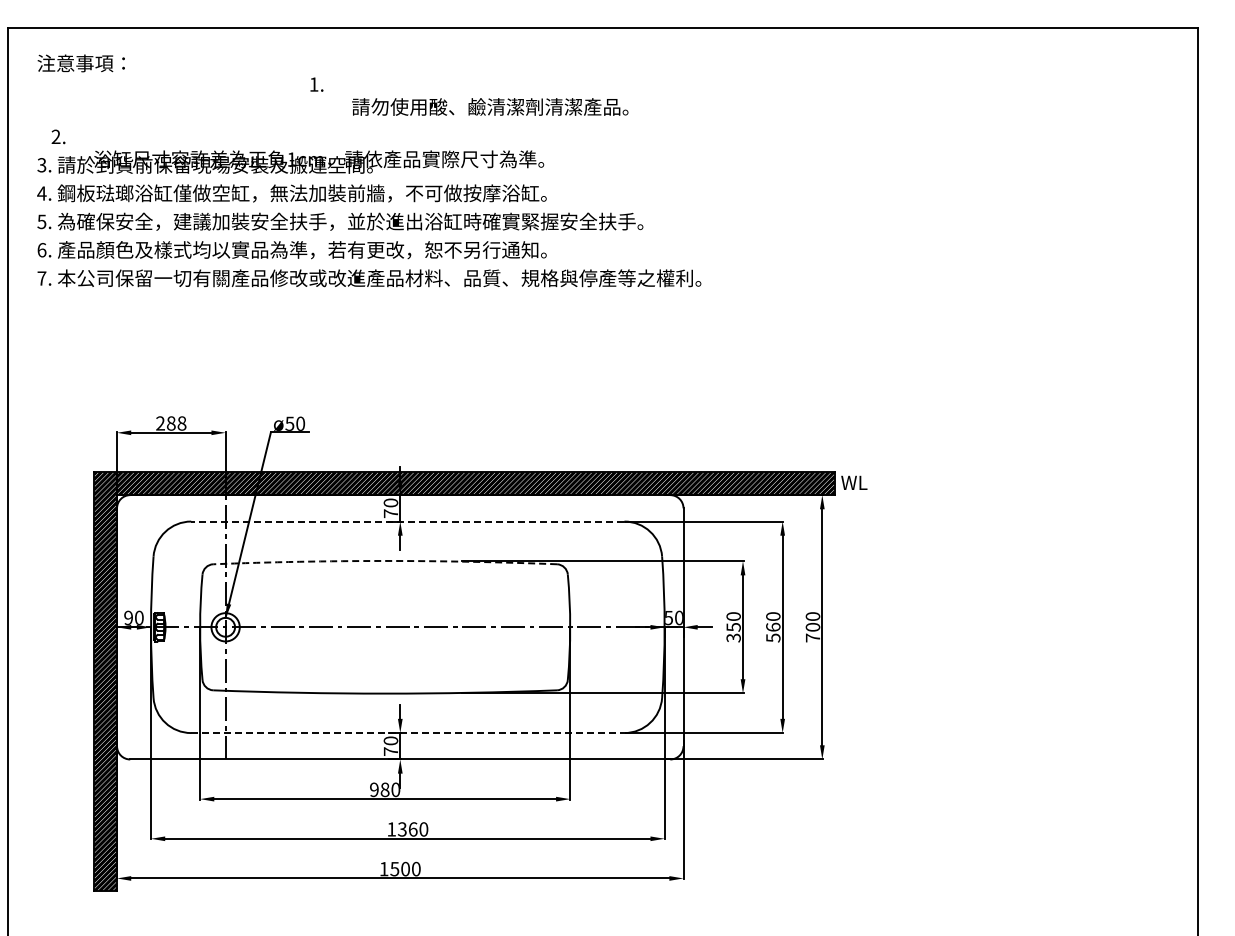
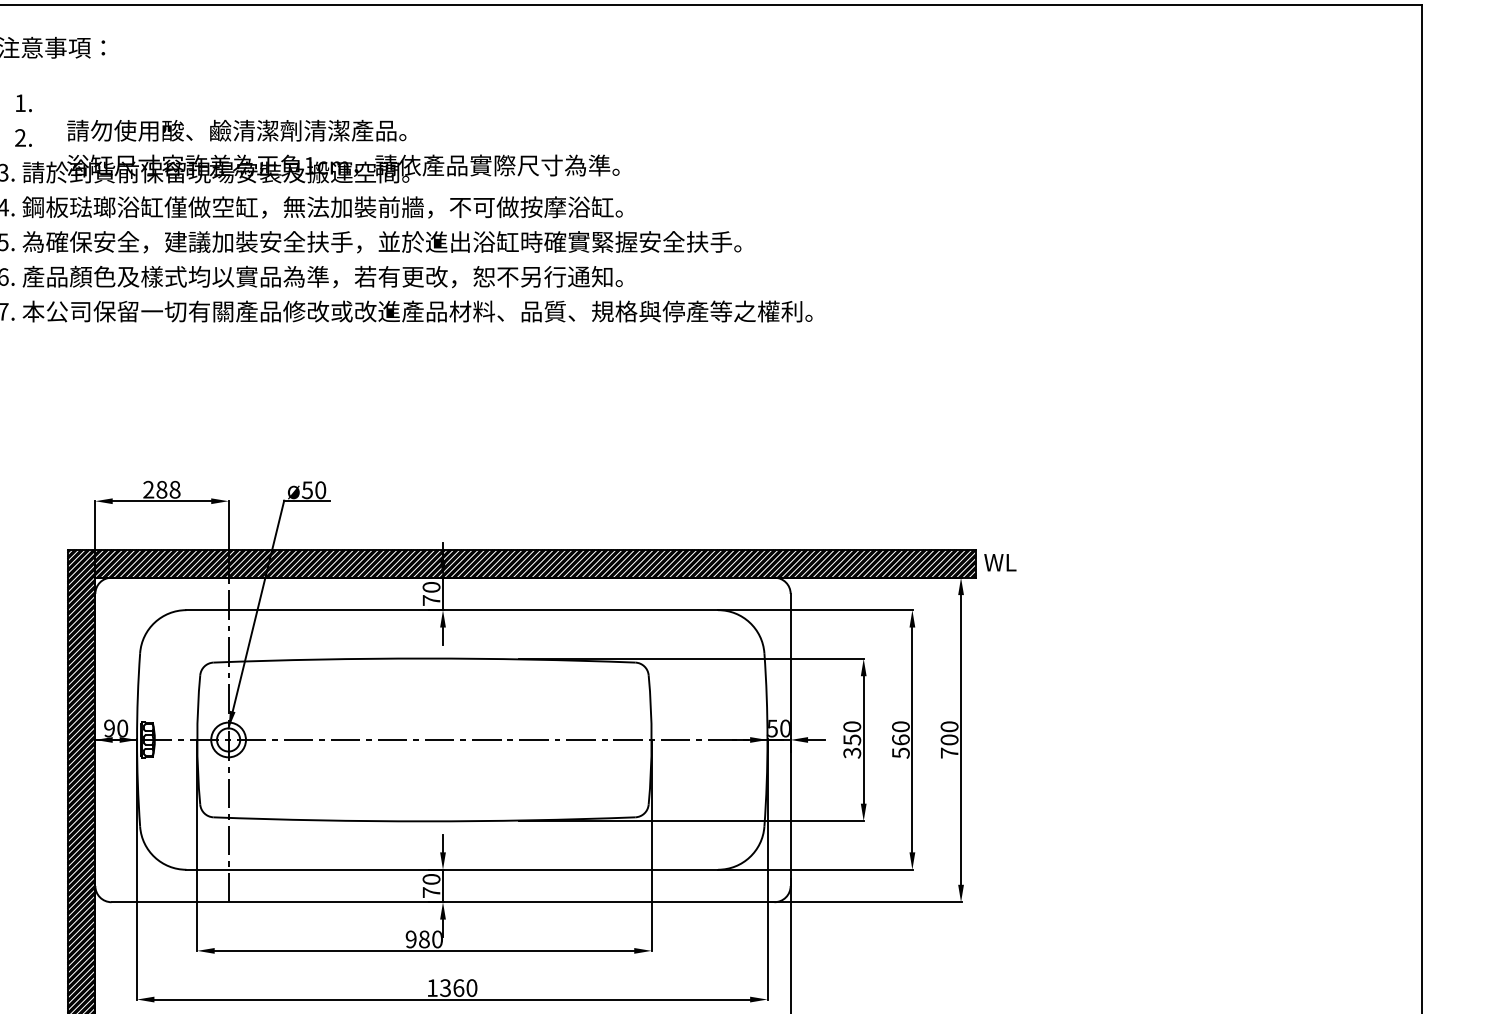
text: (469, 96) -> (211, 117), moved
line: (407, 521) -> (451, 610), dashed -> solid
arc: (385, 560) -> (424, 657), dashed -> solid
line: (407, 733) -> (451, 870), dashed -> solid

